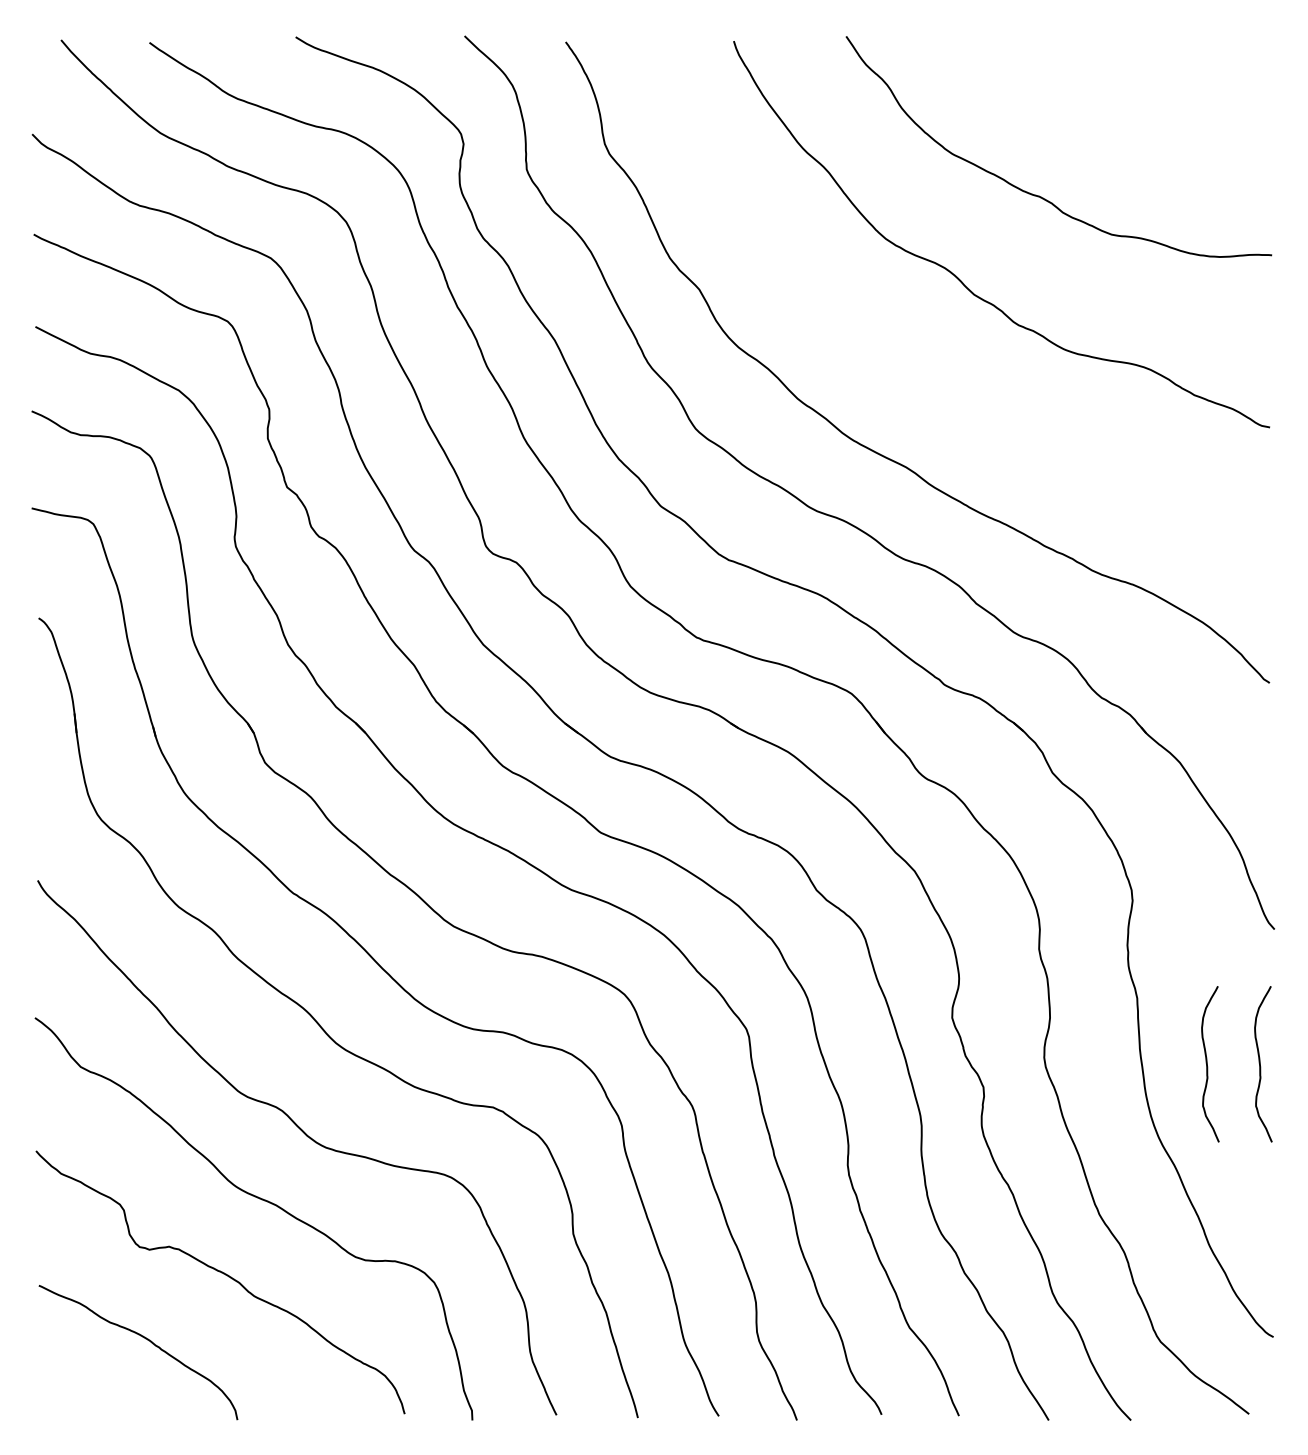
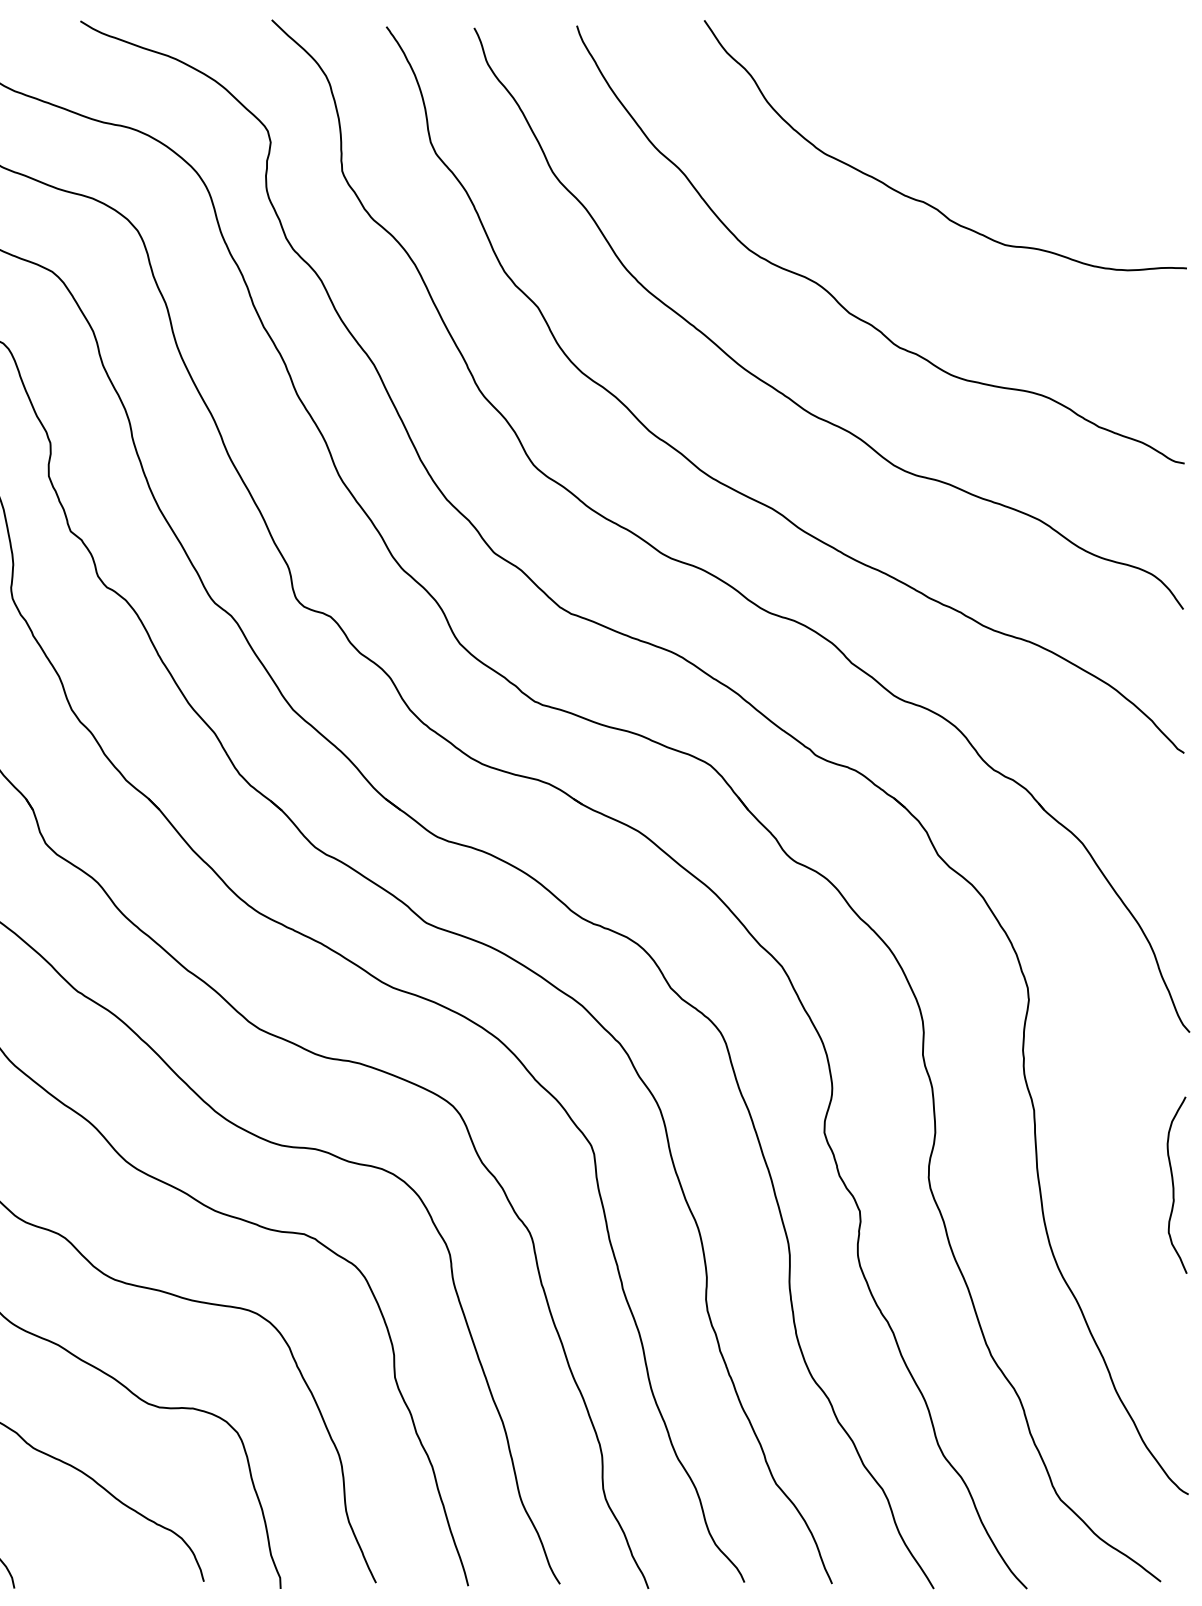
curve: (913, 363) -> (780, 391), added
curve: (1208, 1066) -> (1114, 1187), removed

